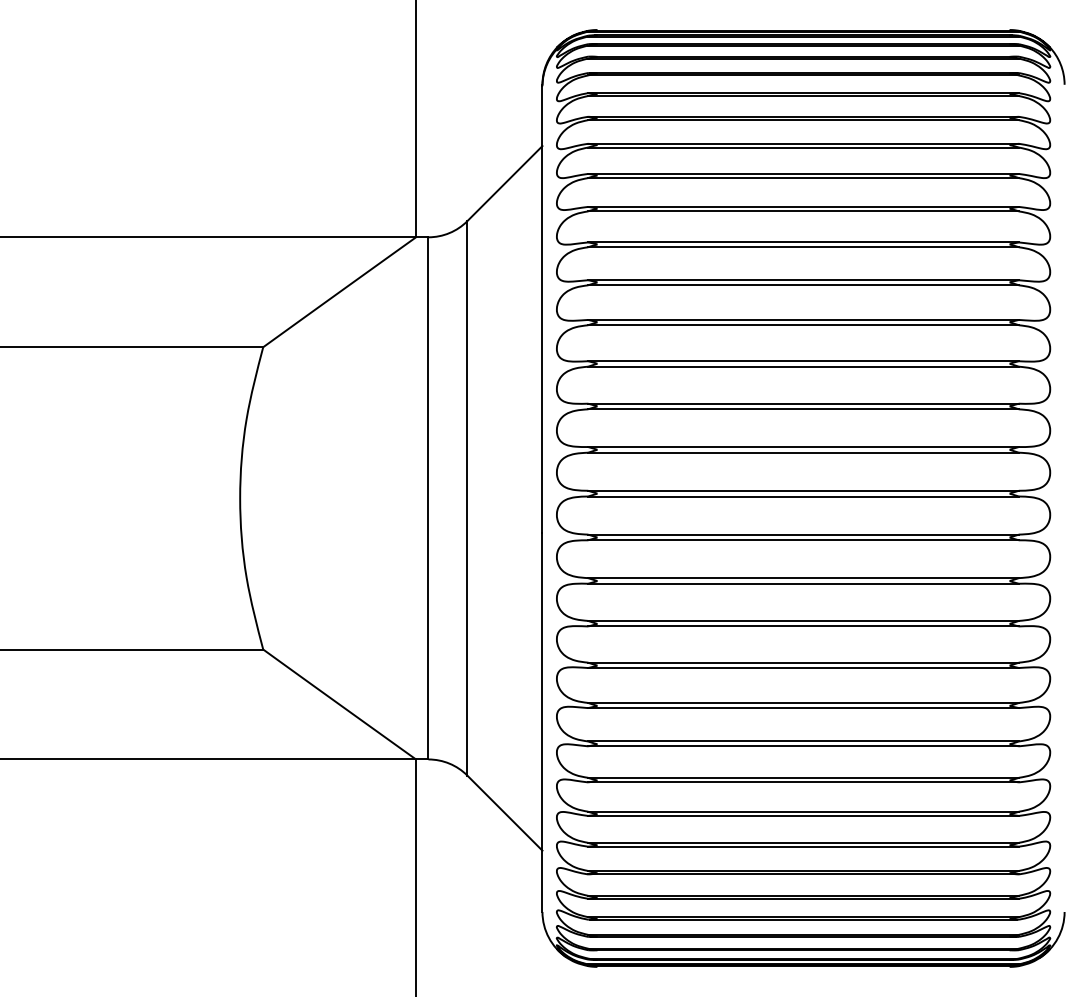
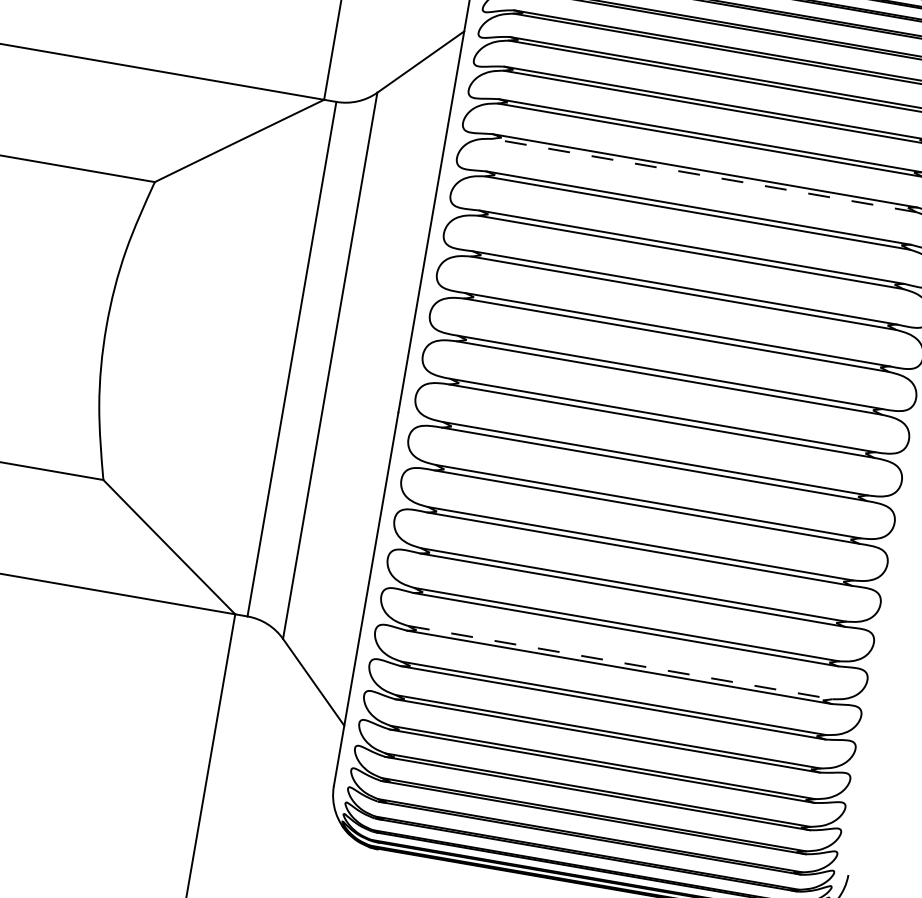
line: (803, 247) -> (704, 175), solid -> dashed
line: (804, 741) -> (621, 662), solid -> dashed

